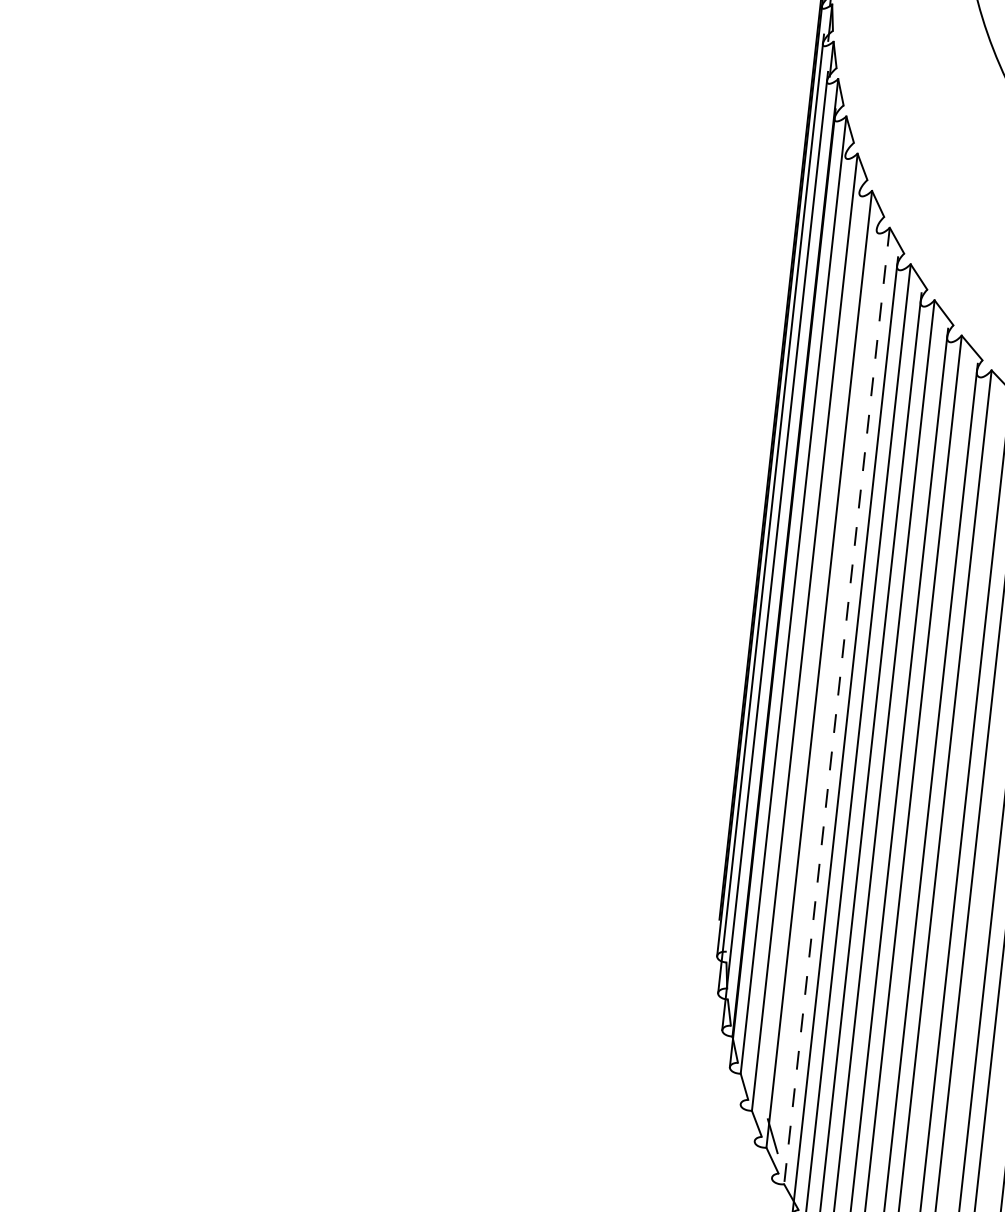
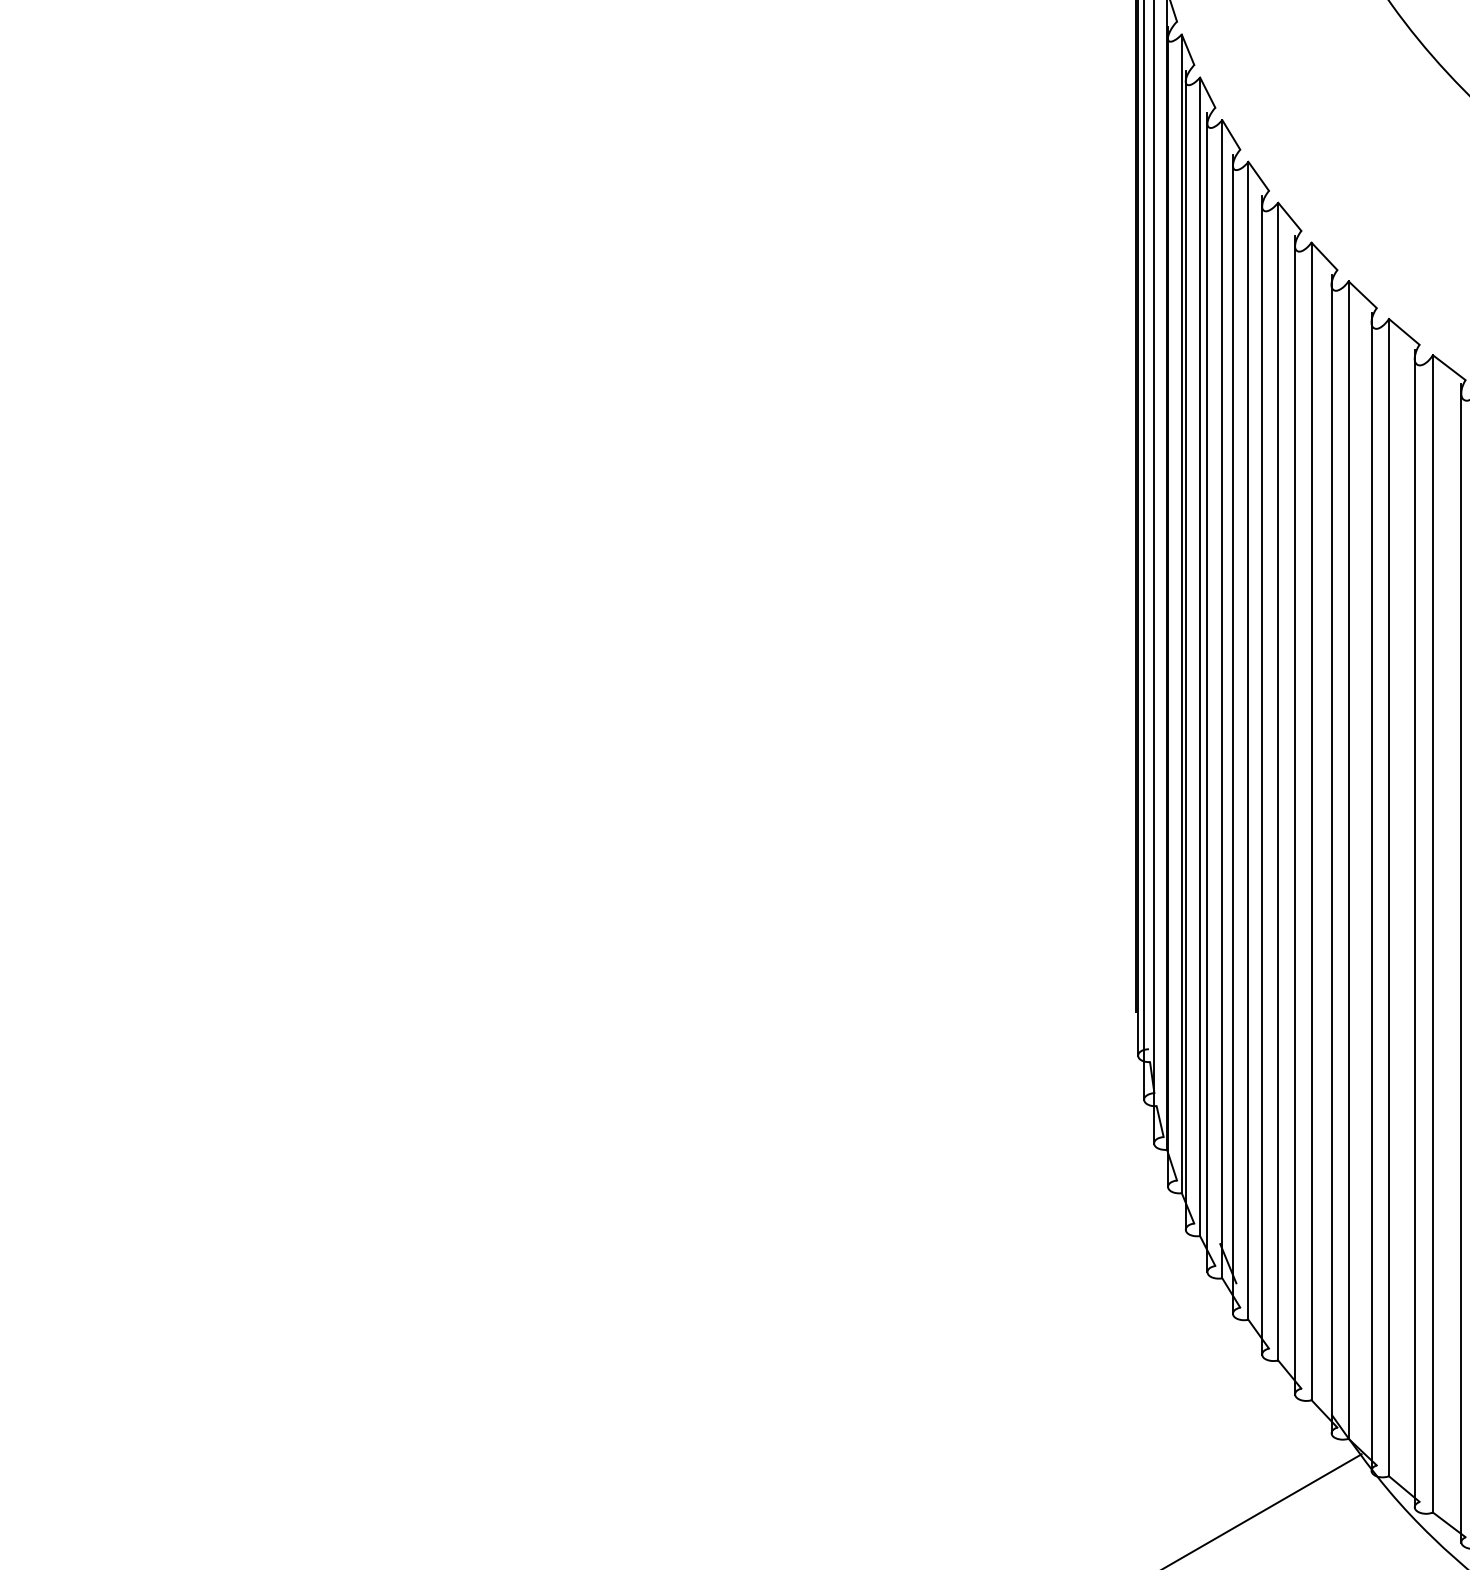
line: (793, 625) -> (1185, 650), added
line: (807, 662) -> (1207, 692), added
line: (824, 699) -> (1232, 734), added
line: (837, 705) -> (1248, 740), dashed -> solid

